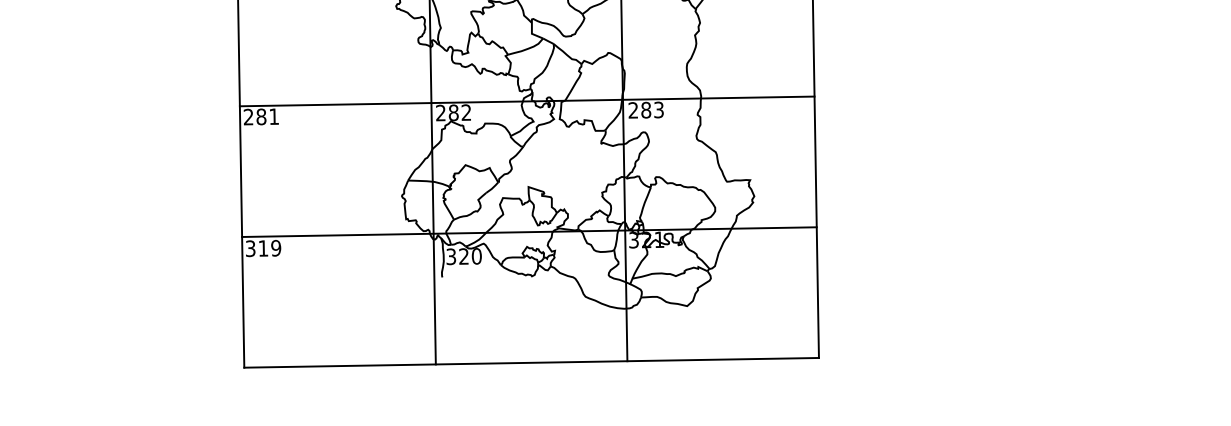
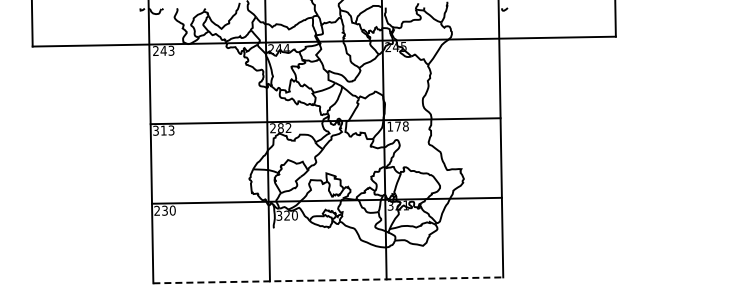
text: (645, 110) -> (397, 126), 283 -> 178
text: (260, 116) -> (163, 130), 281 -> 313
text: (262, 248) -> (164, 210), 319 -> 230
line: (531, 363) -> (328, 280), solid -> dashed

